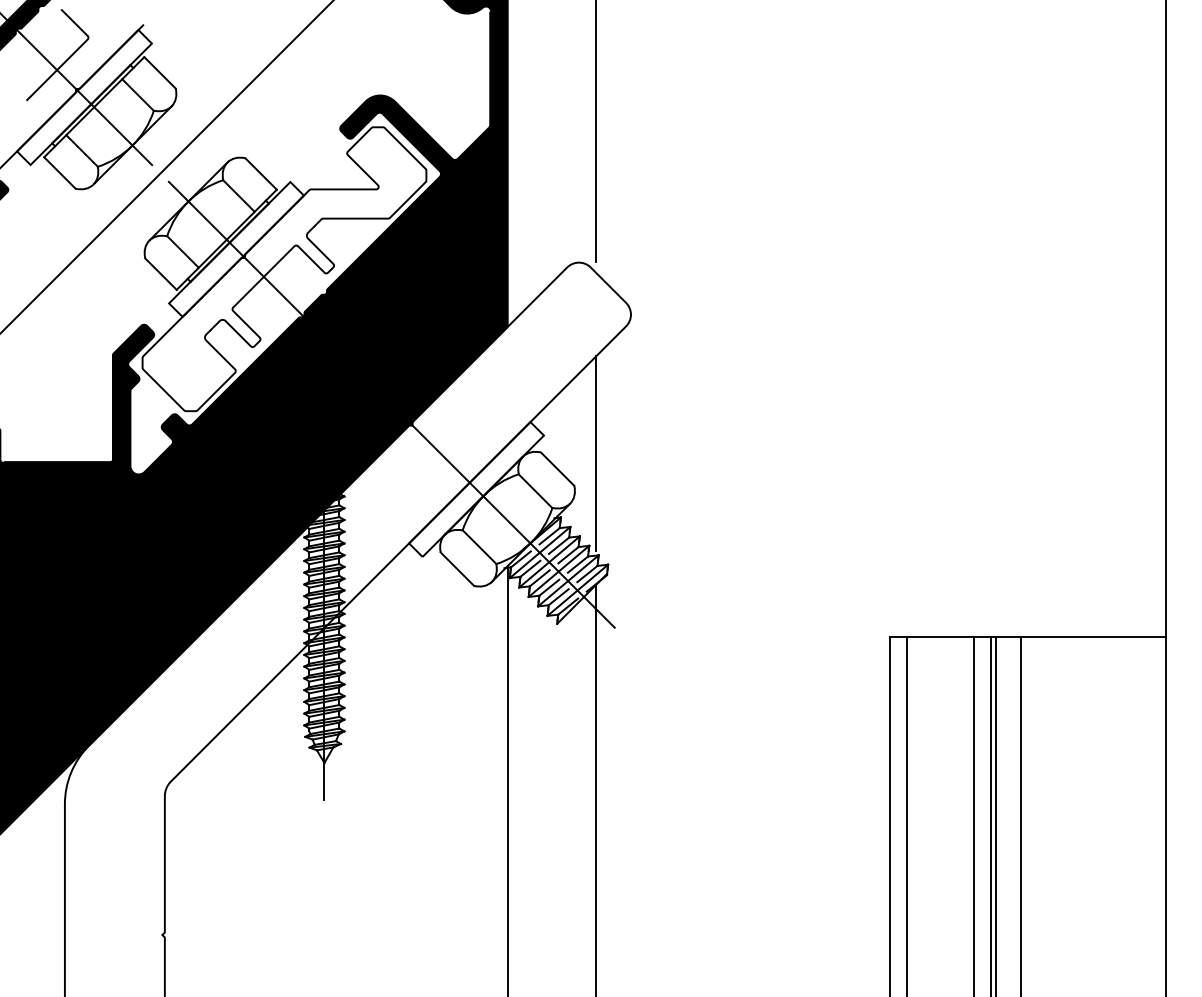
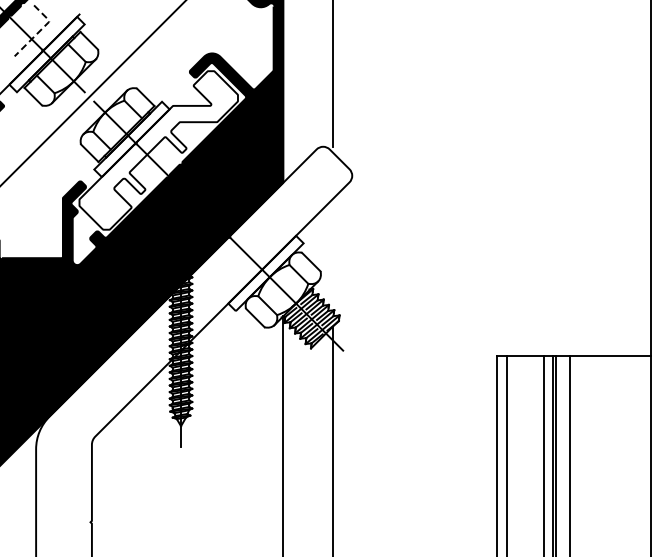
line: (79, 47) -> (44, 26), solid -> dashed
line: (595, 453) -> (332, 253), removed

